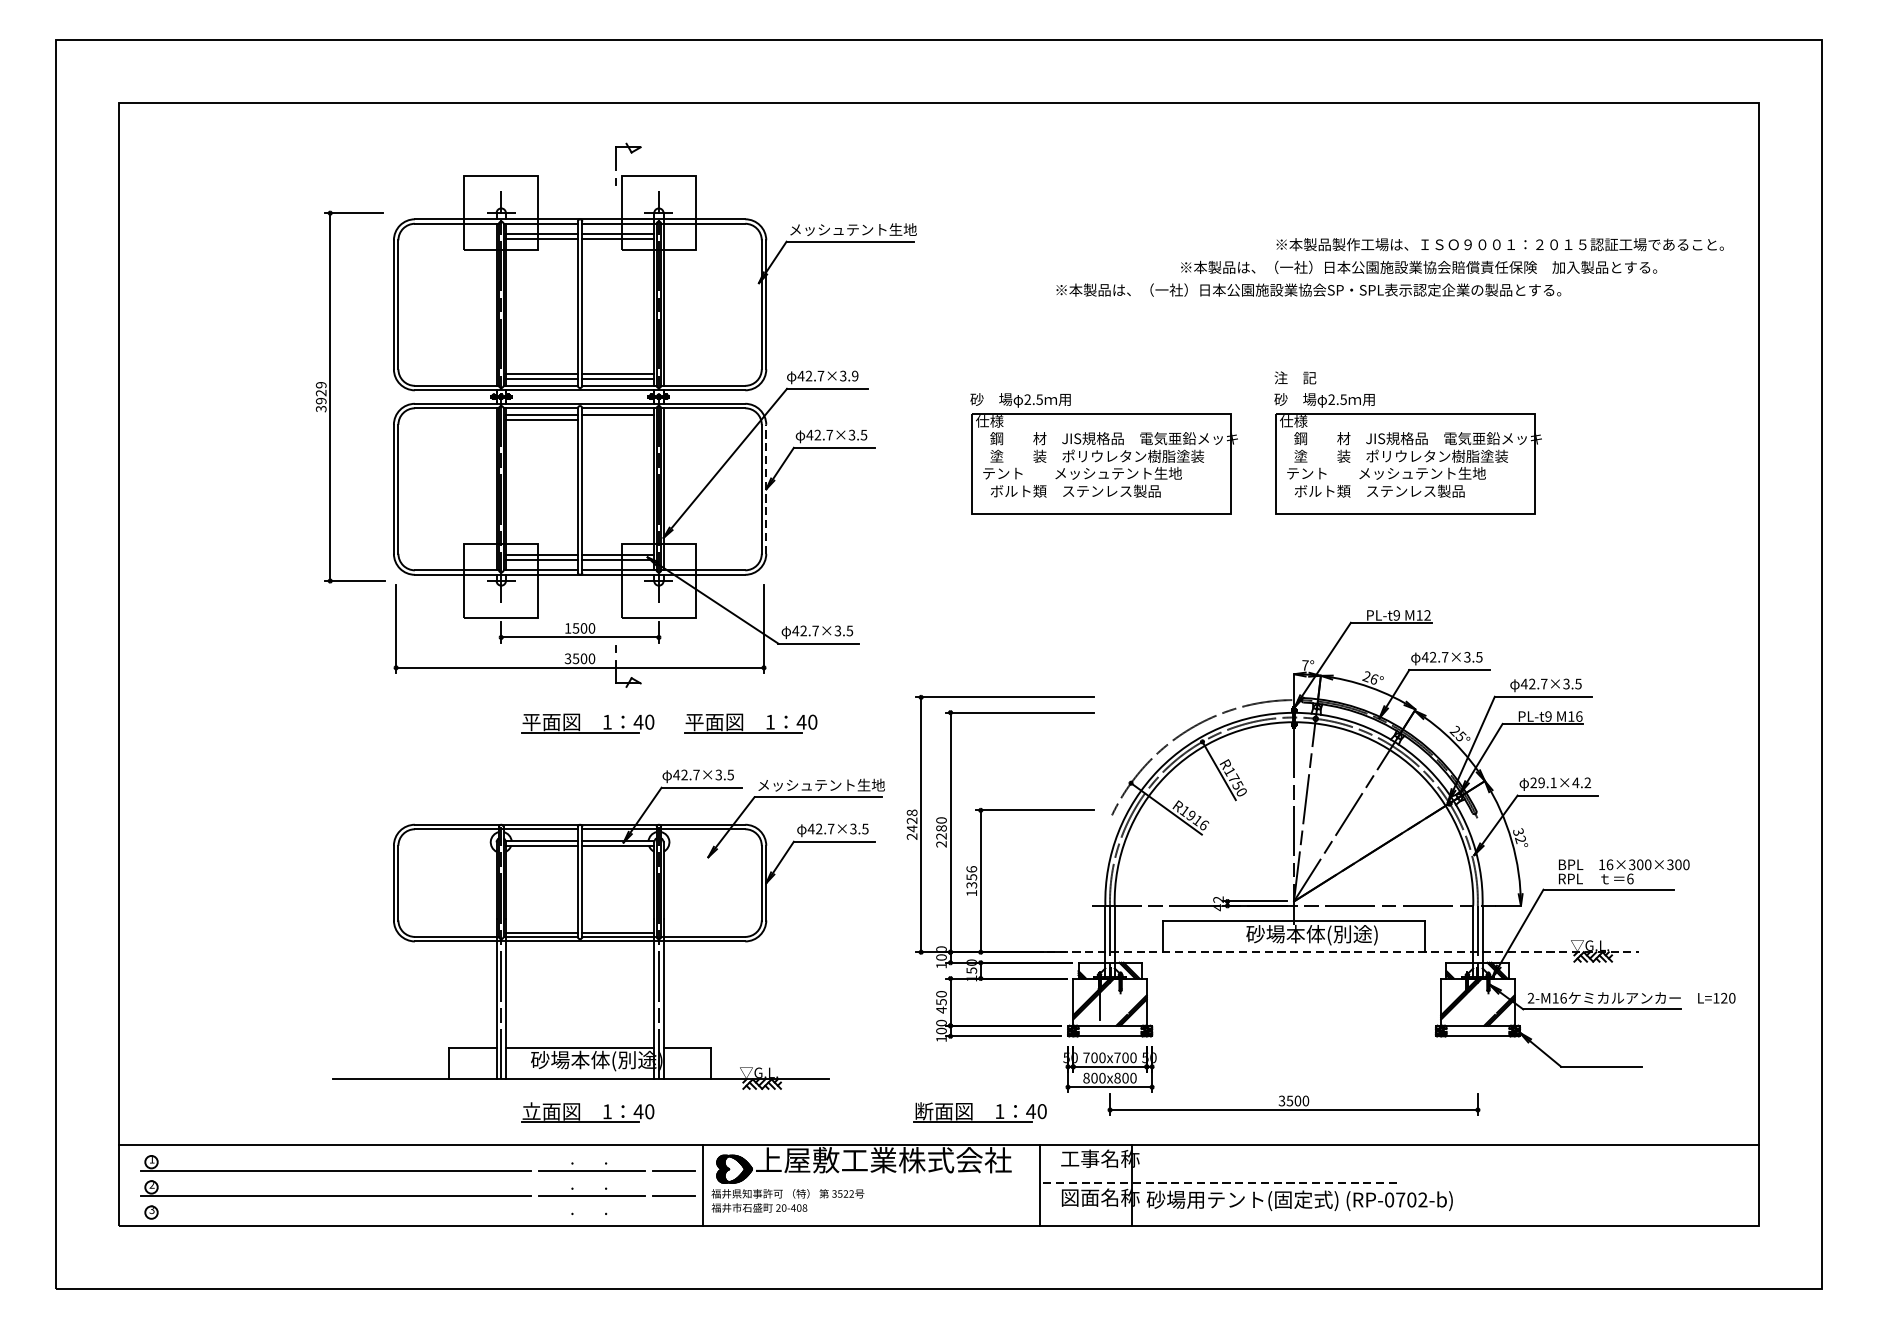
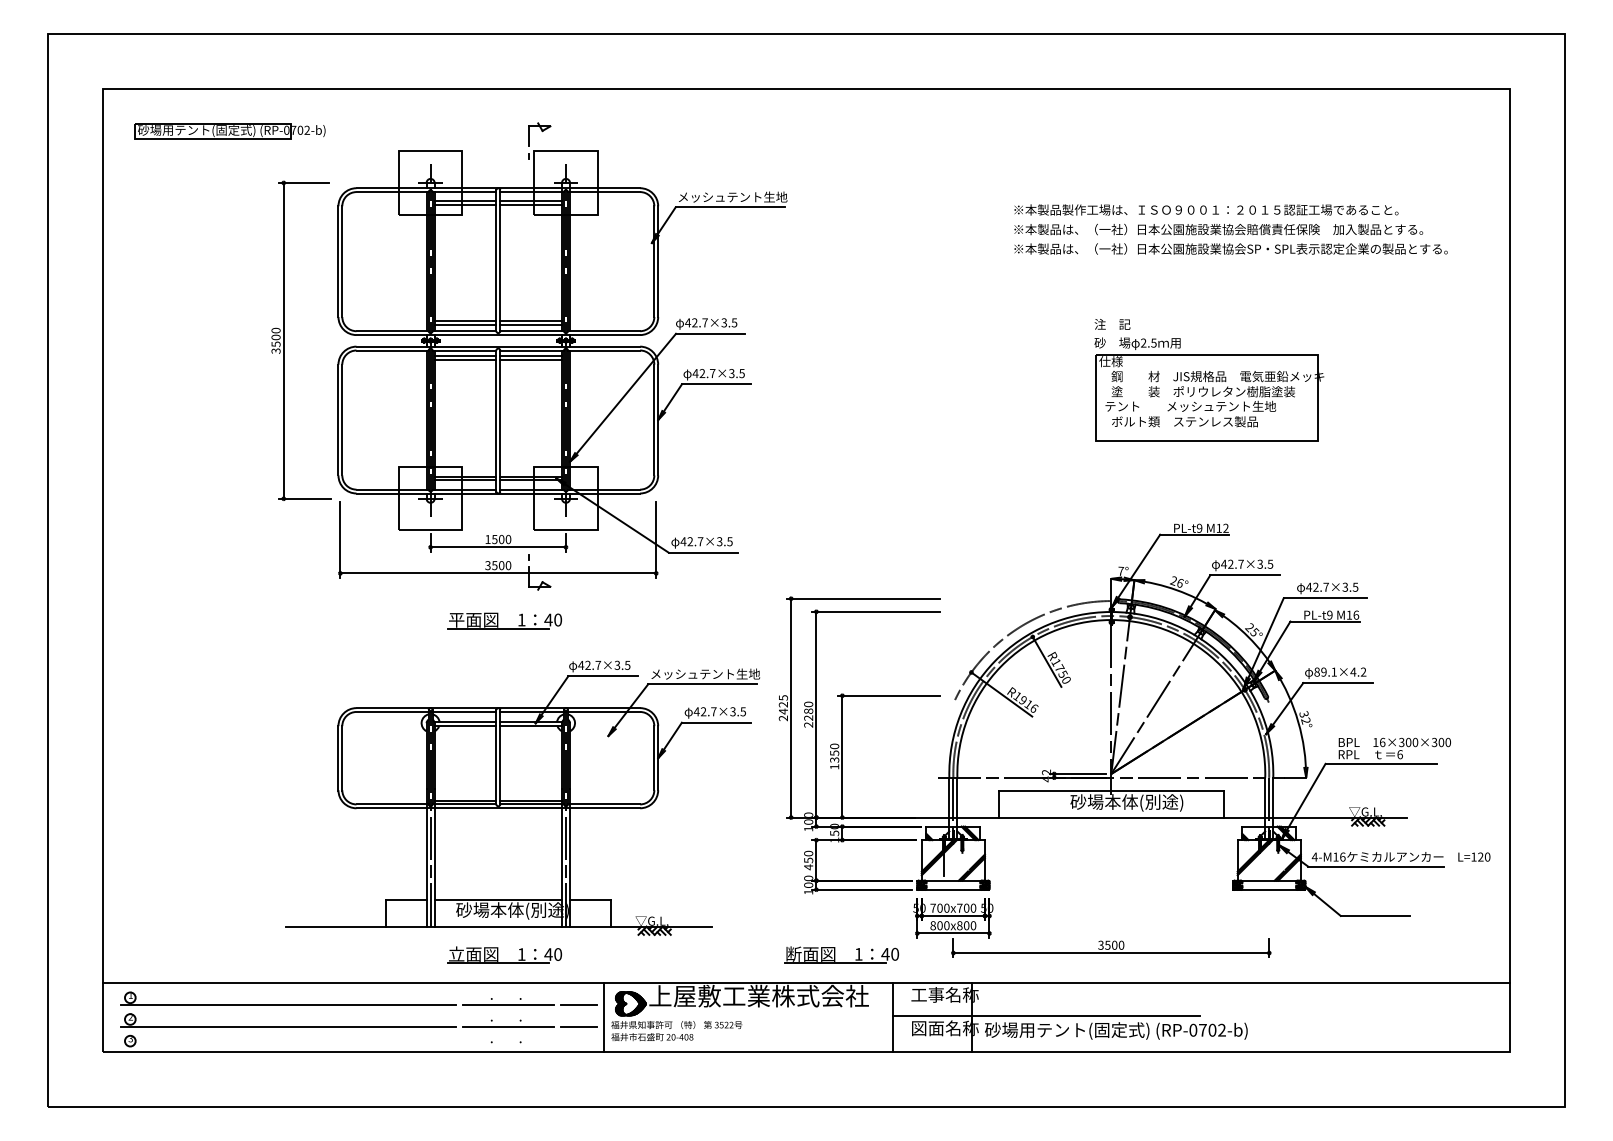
part: (267, 153) -> (229, 131), added
text: (1500, 244) -> (1206, 209), moved
text: (1308, 289) -> (1230, 248), moved
text: (855, 375) -> (734, 322), 42.7×3.9 -> 42.7×3.5
text: (320, 393) -> (275, 337), 3929 -> 3500
line: (617, 419) -> (530, 360), added
part: (1104, 453) -> (948, 389), removed
line: (766, 488) -> (658, 419), dashed -> solid
part: (750, 722) -> (644, 620), removed
text: (1532, 782) -> (1316, 671), 29.1×4.2 -> 89.1×4.2
text: (911, 812) -> (782, 697), 2428 -> 2425
text: (971, 869) -> (834, 746), 1356 -> 1350
line: (1317, 952) -> (1131, 817), dashed -> solid
text: (1530, 997) -> (1314, 856), 2-M16 -> 4-M16
line: (1217, 1182) -> (1045, 1015), dashed -> solid

